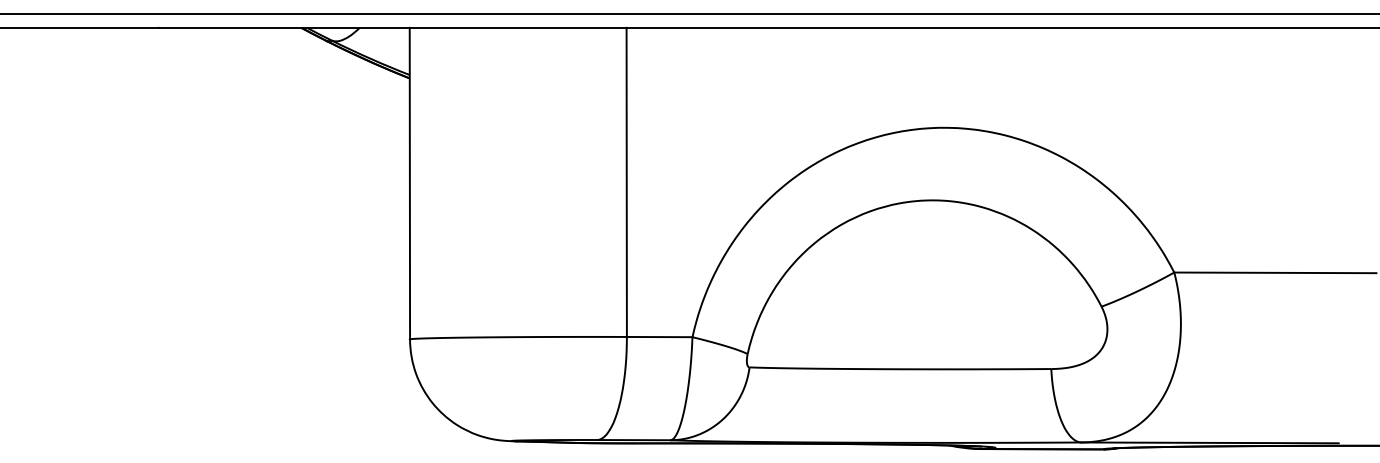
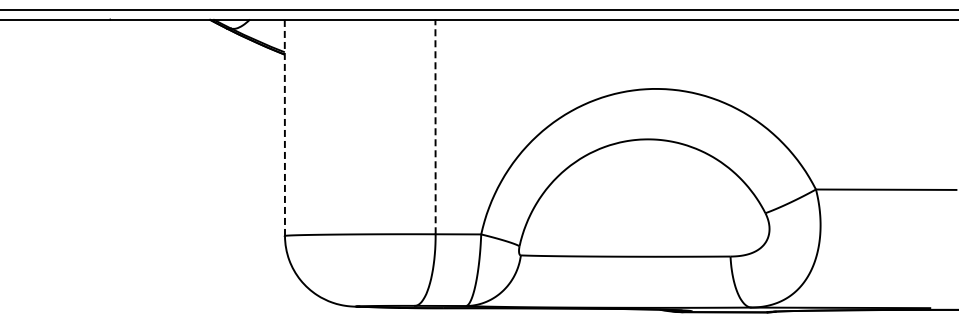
line: (626, 181) -> (435, 126), solid -> dashed
line: (409, 183) -> (284, 127), solid -> dashed

